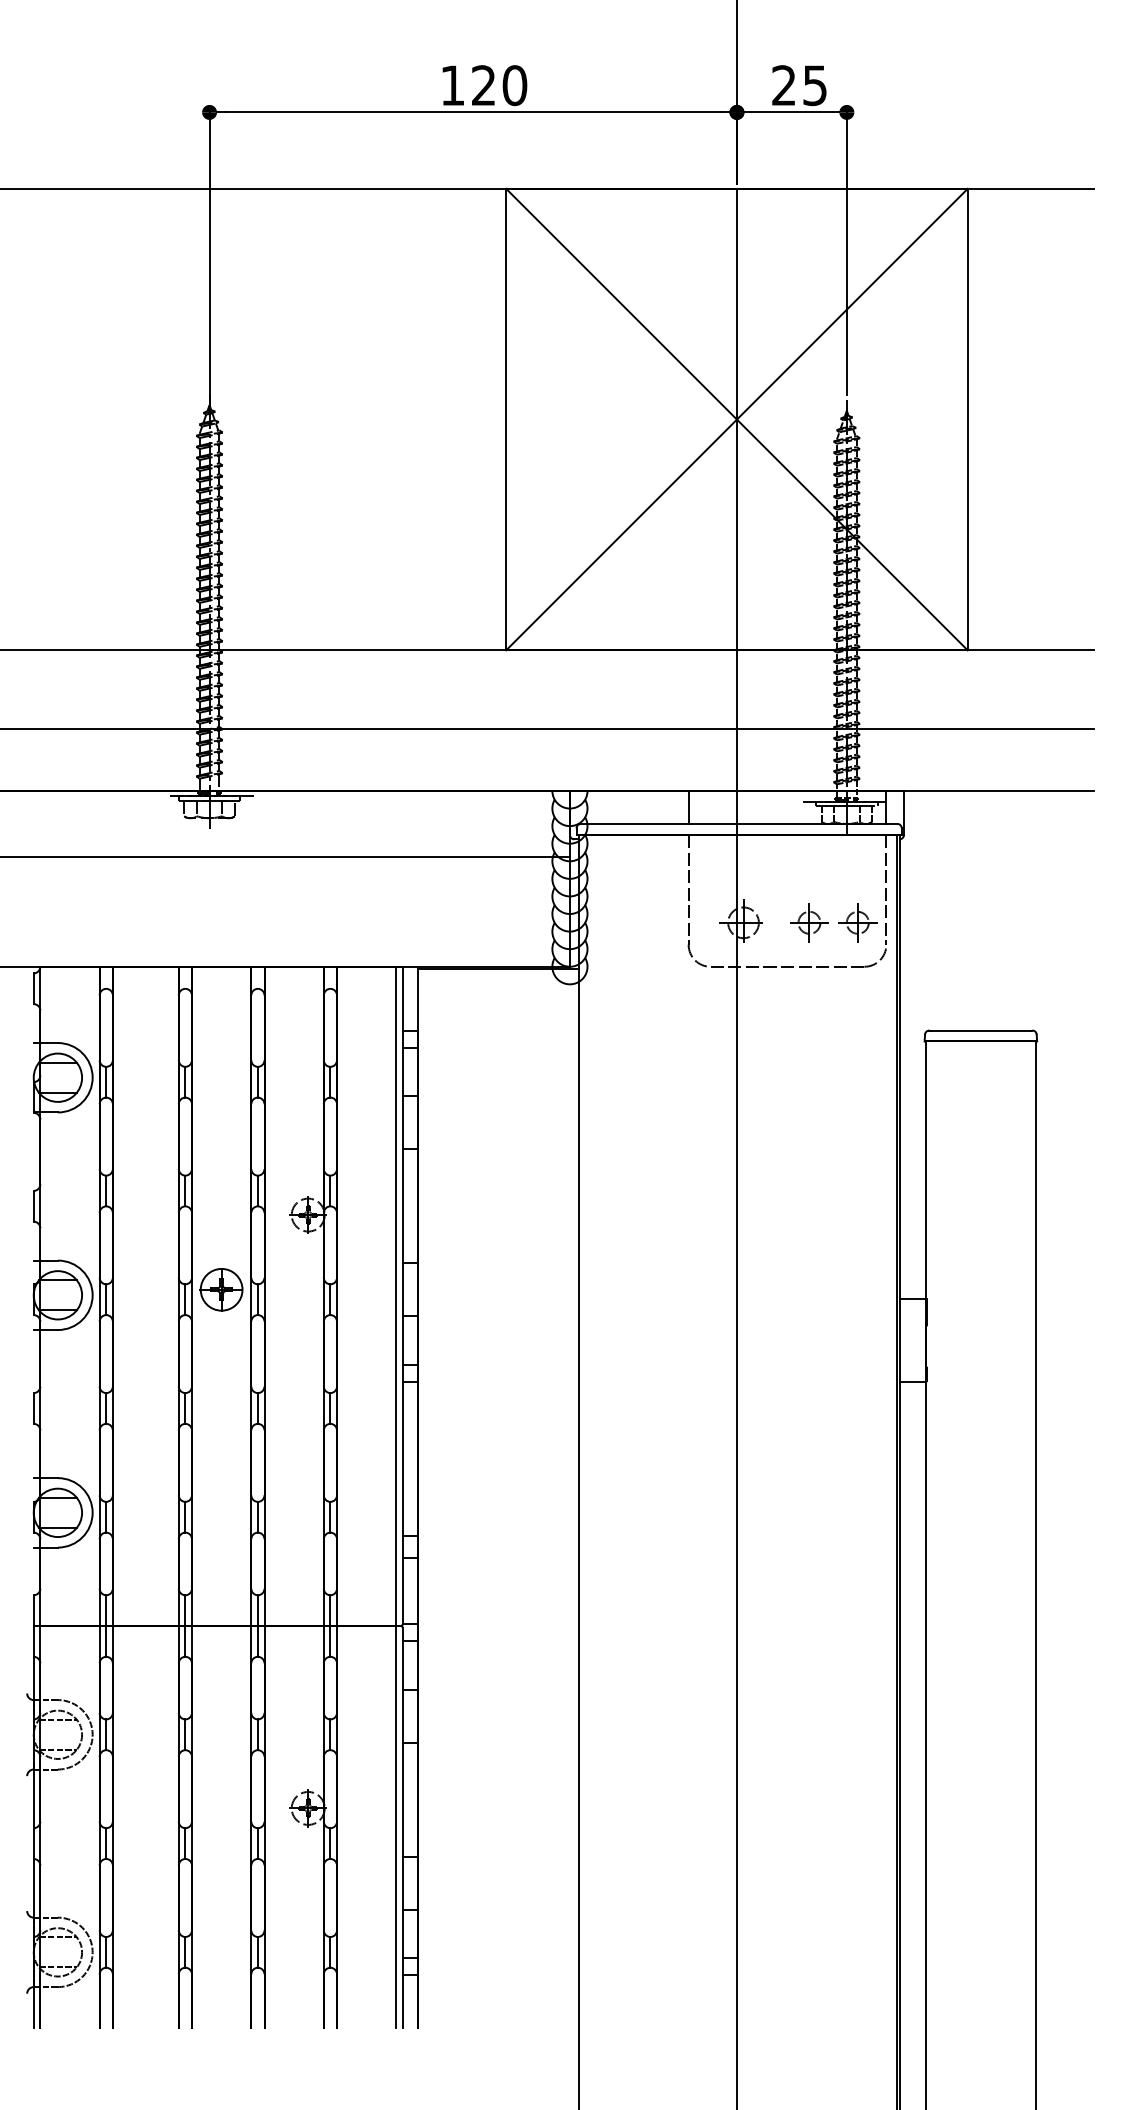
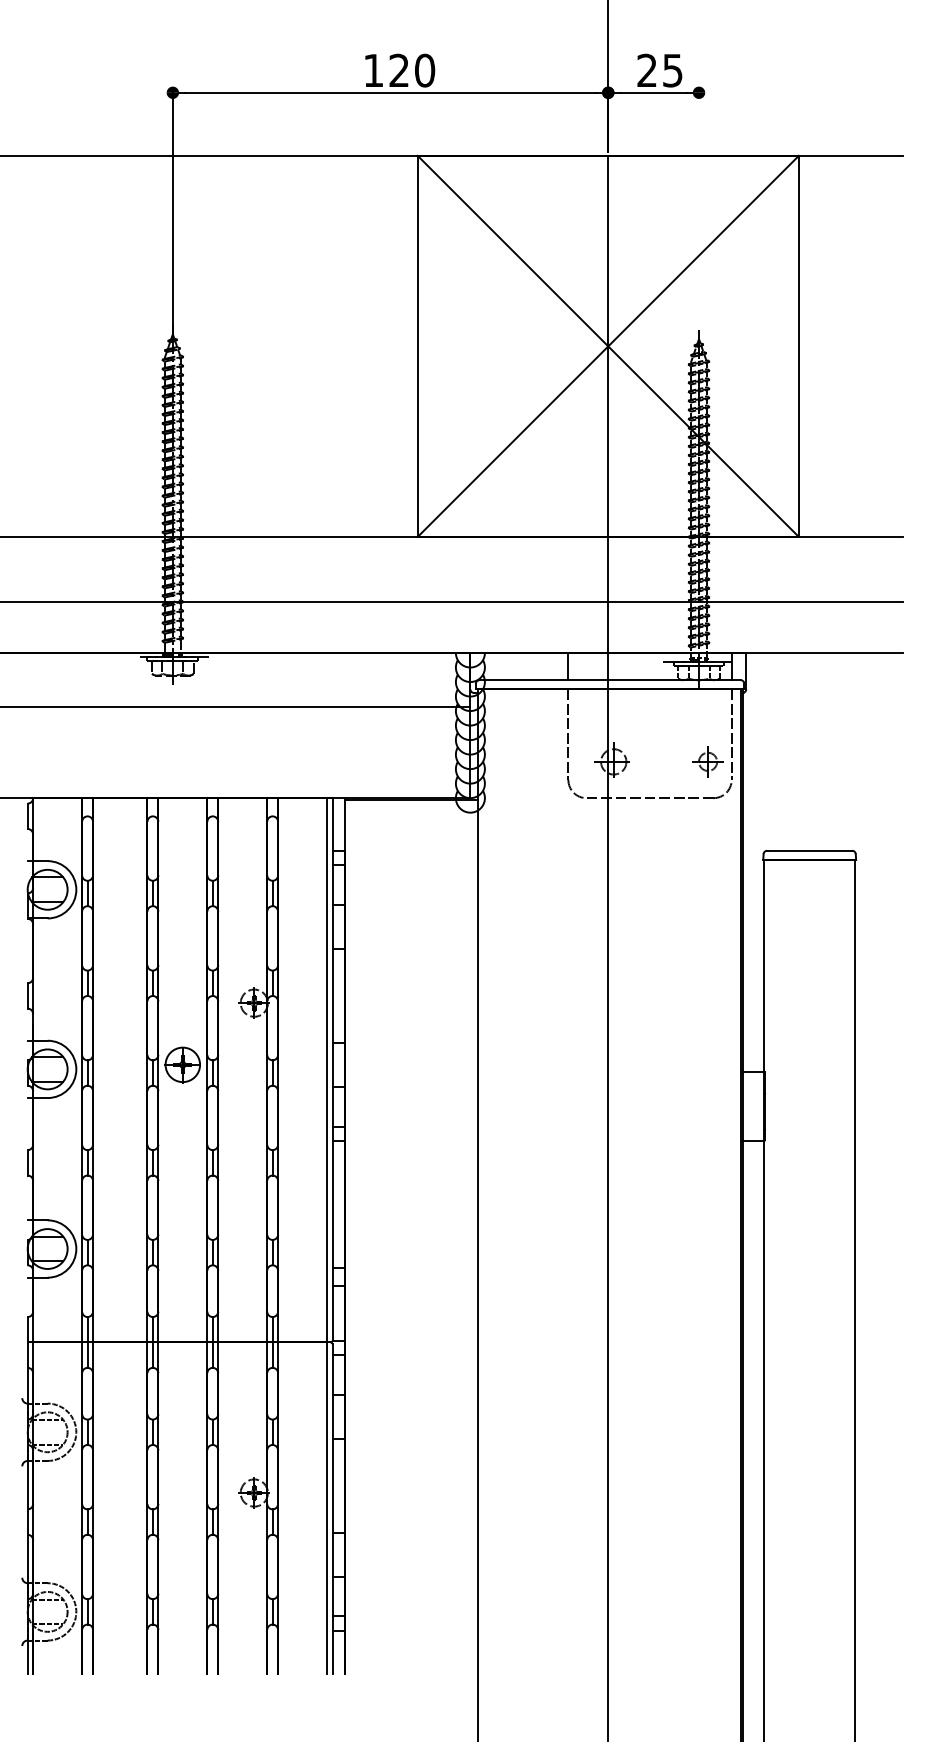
line: (847, 251) -> (699, 207), removed
part: (809, 922) -> (668, 761), removed

